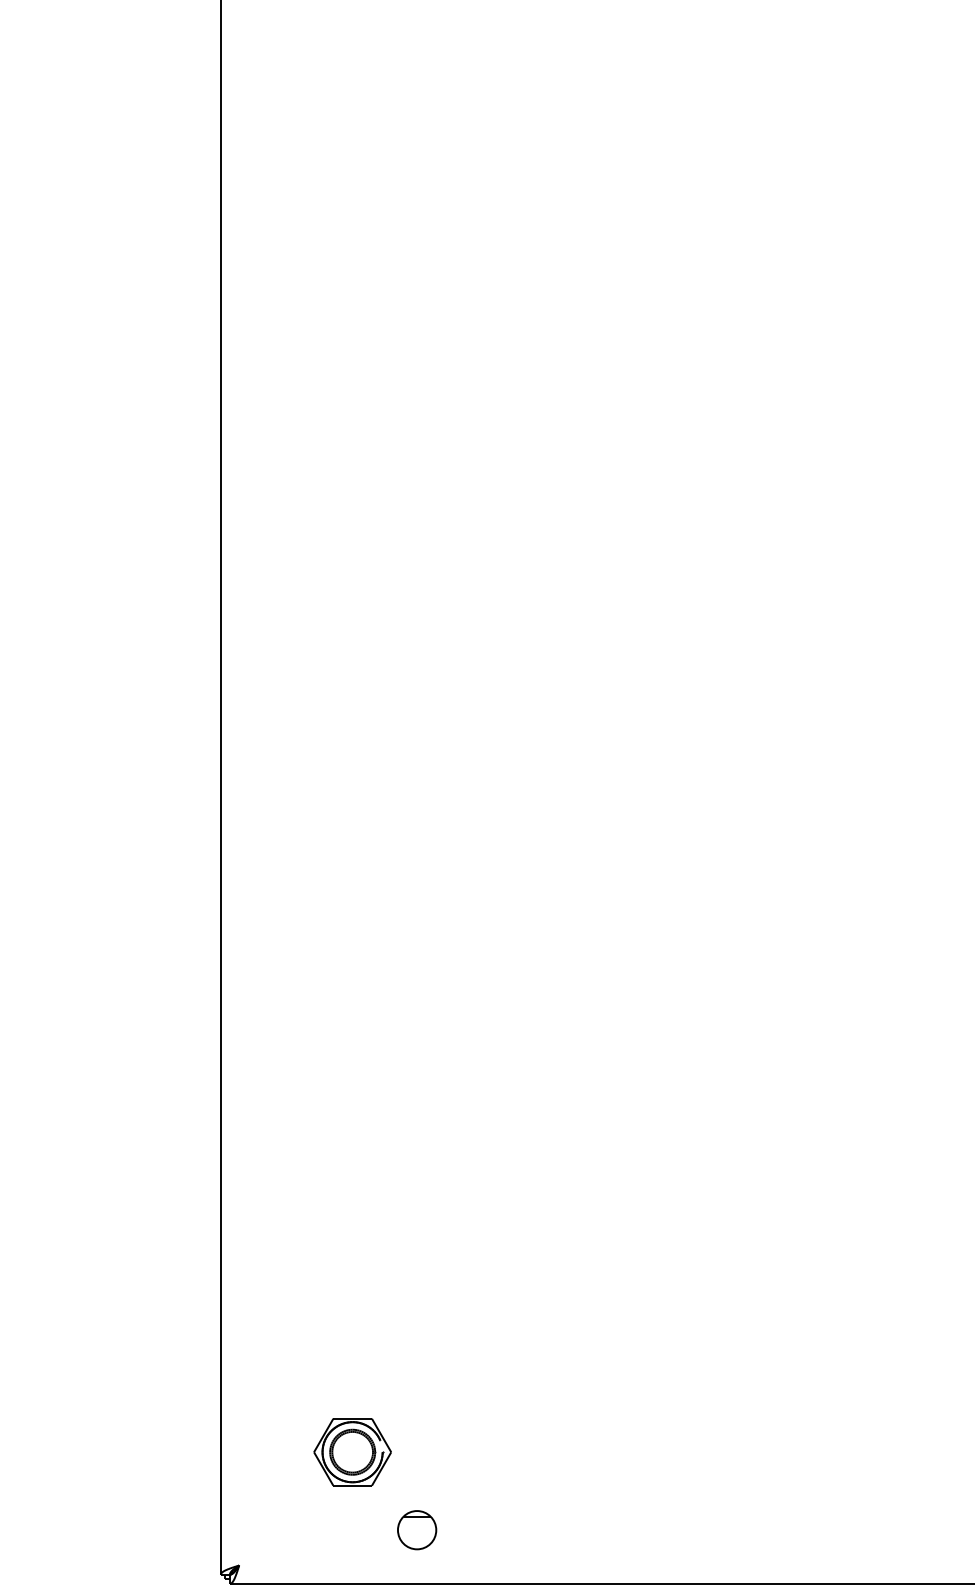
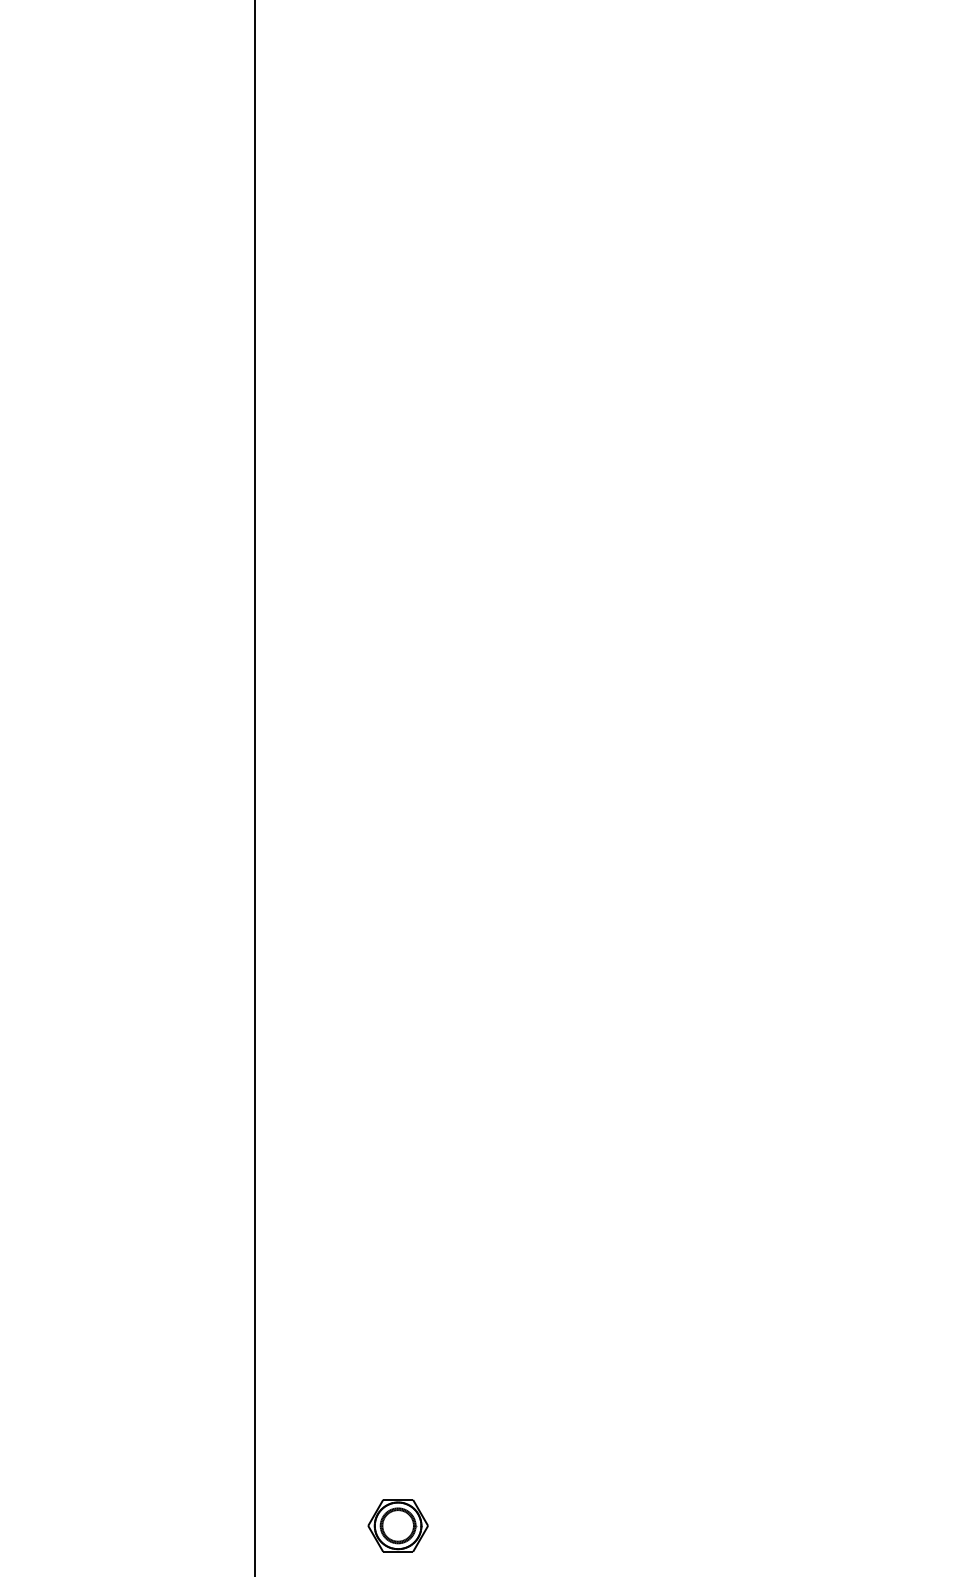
part: (352, 1451) -> (398, 1525), size x0.71

